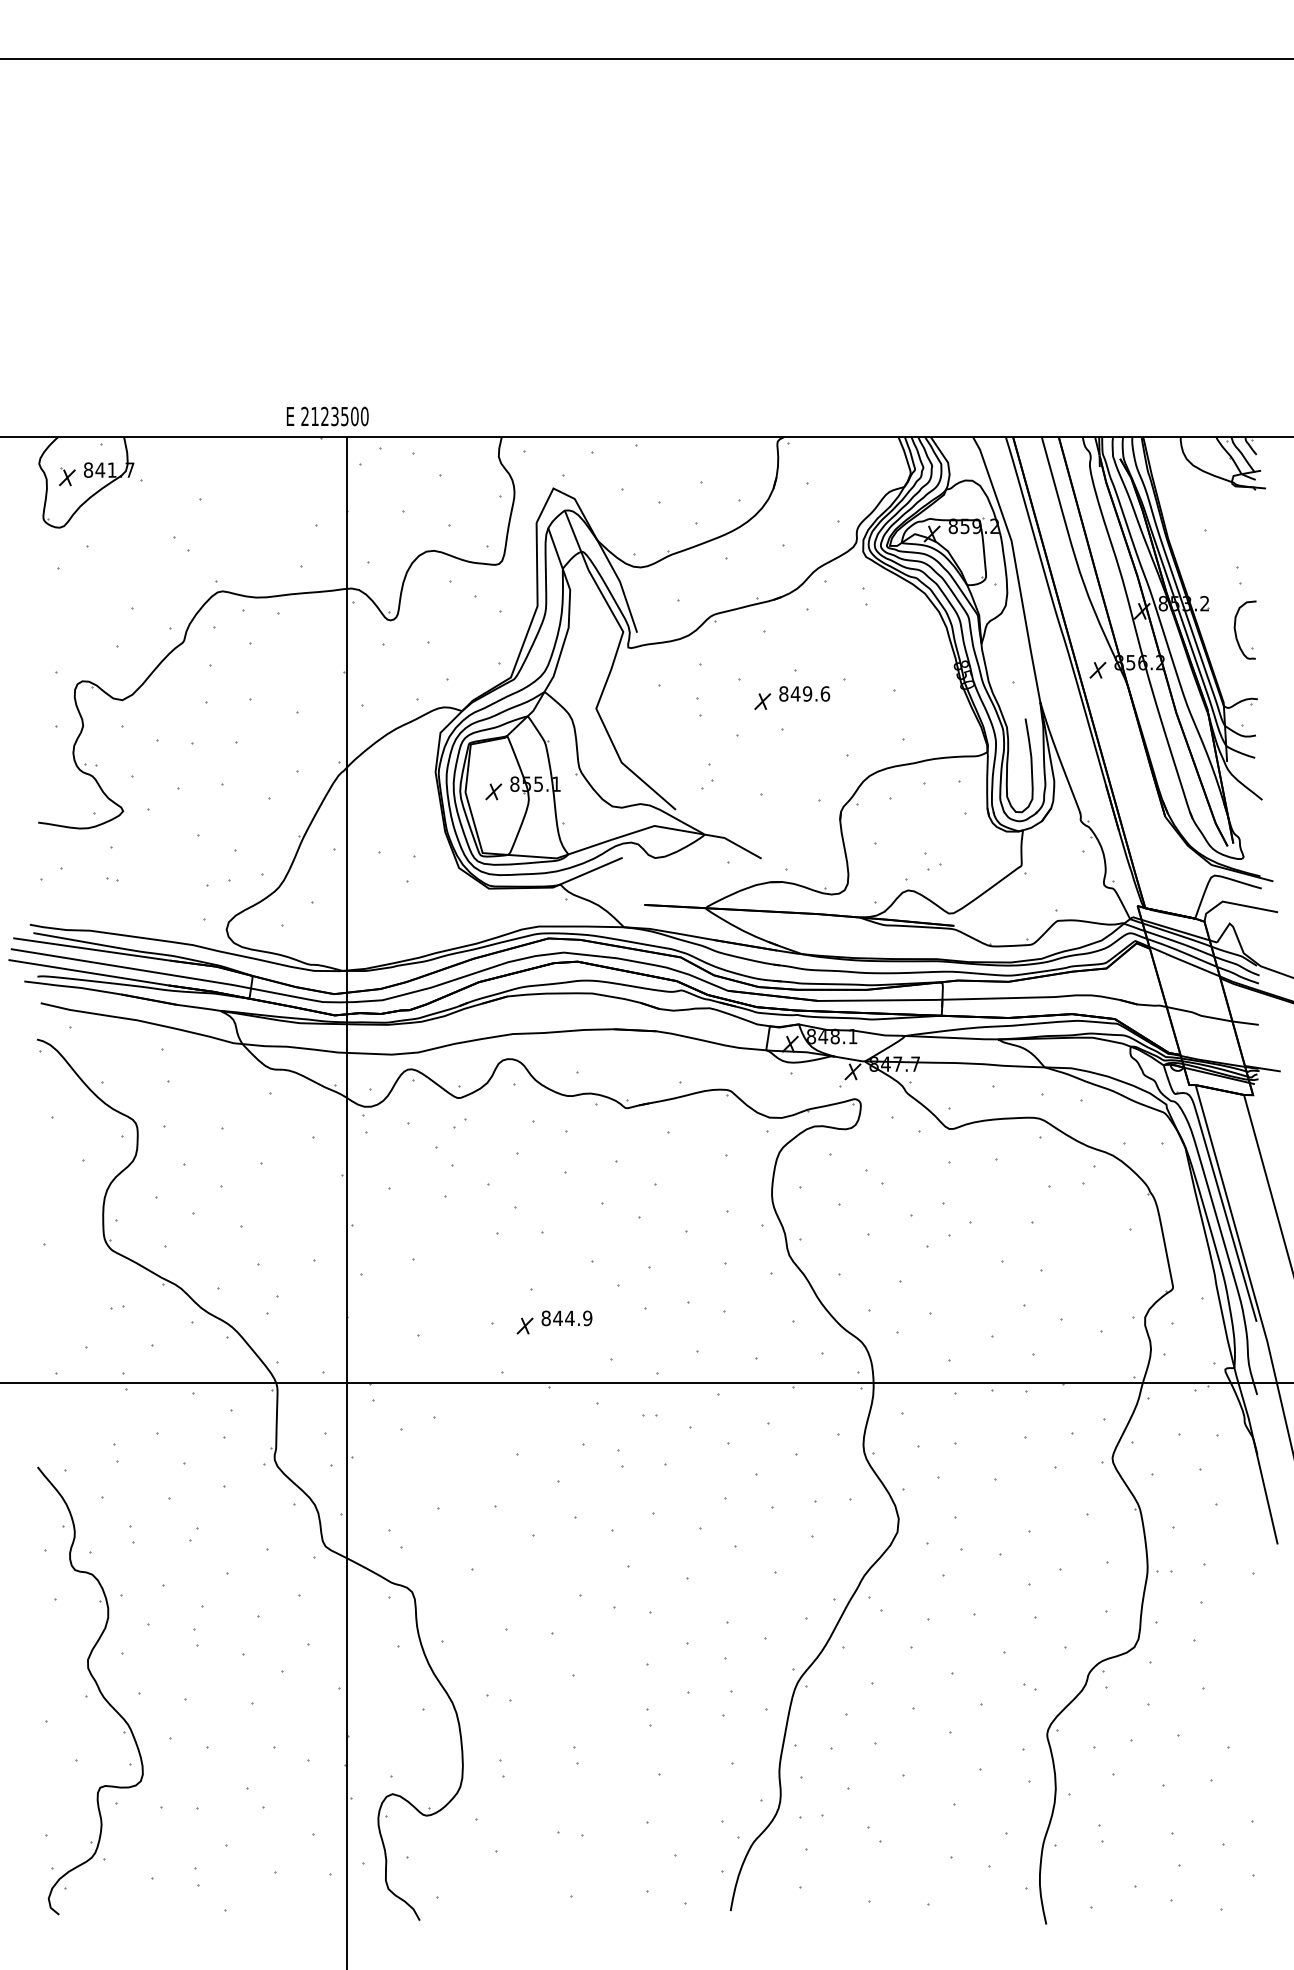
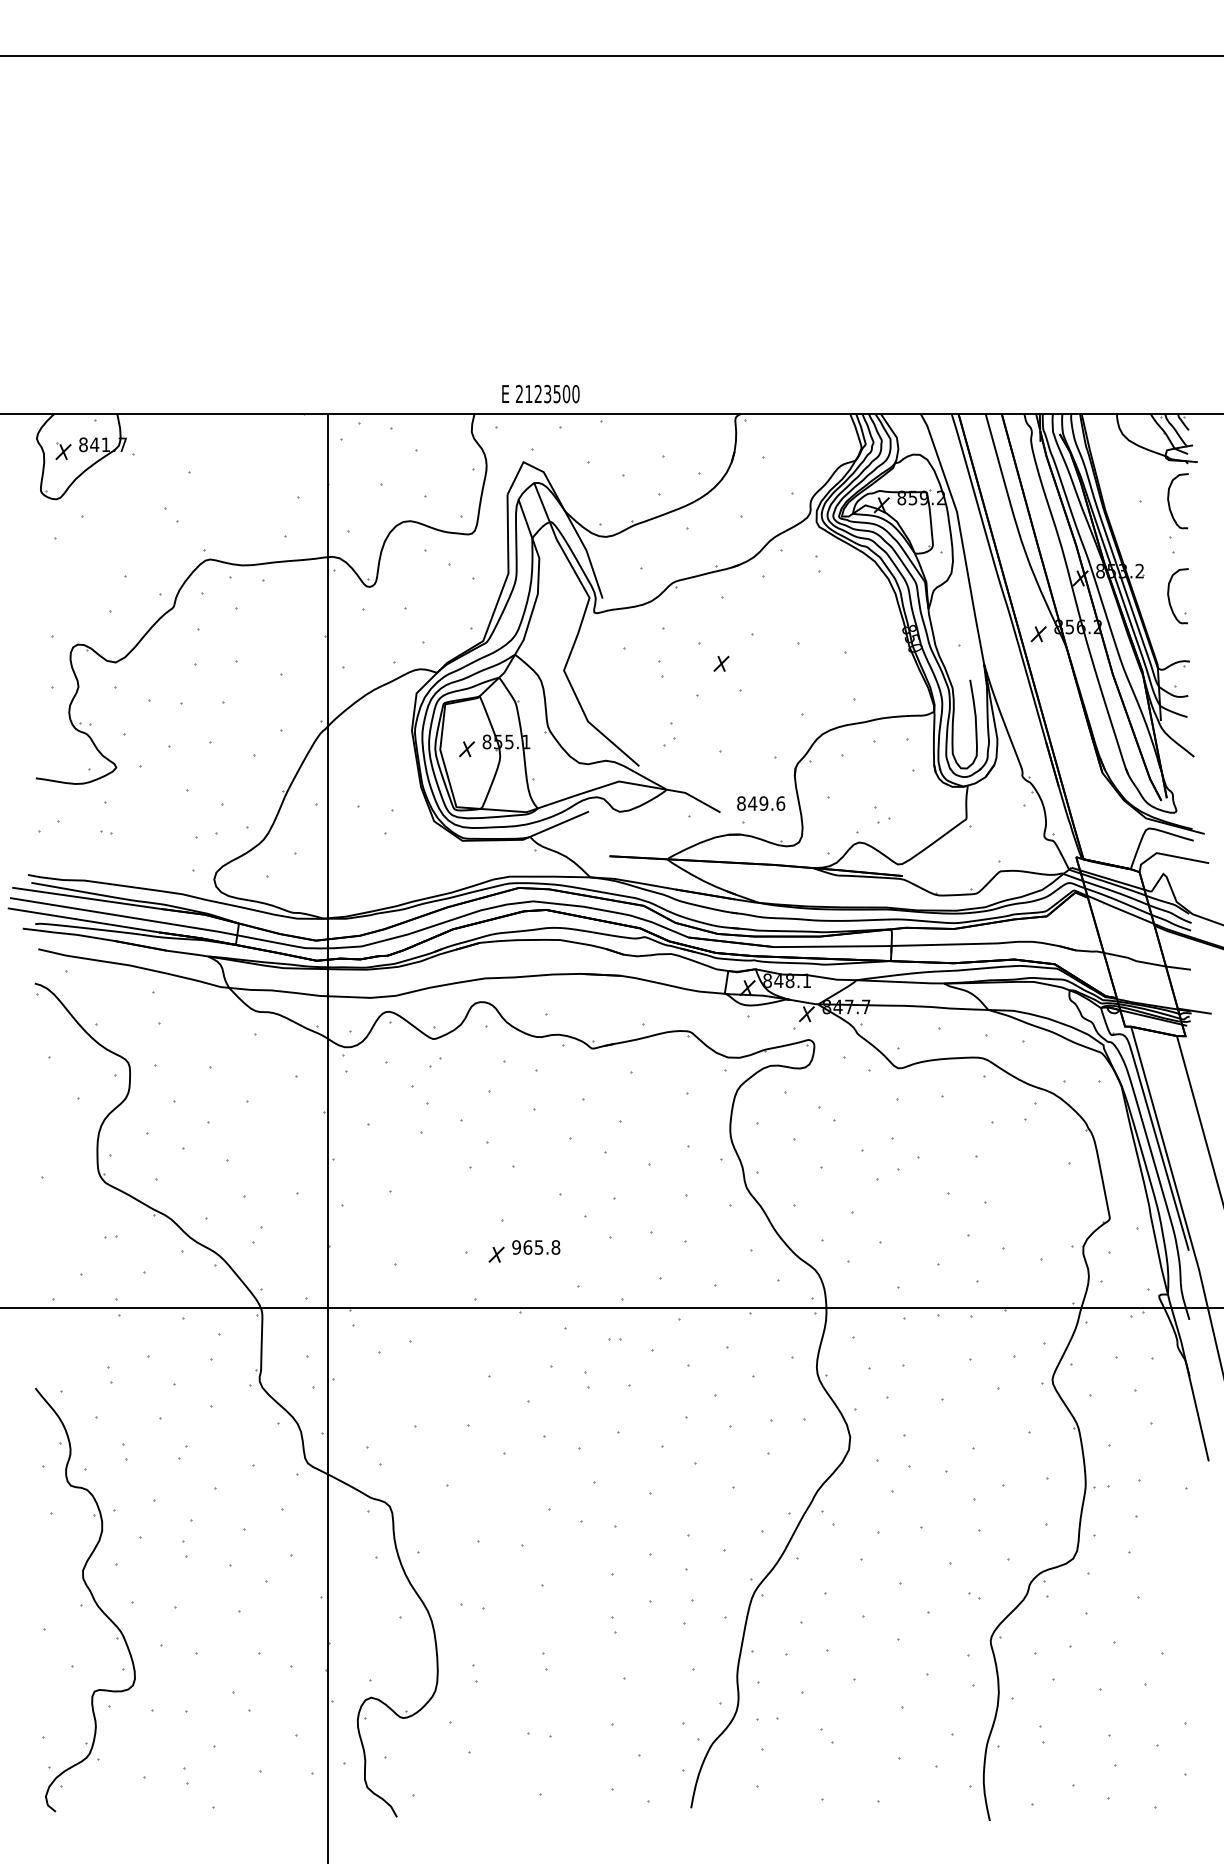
text: (327, 415) -> (540, 393), moved
curve: (1236, 530) -> (1169, 501), added
text: (804, 693) -> (761, 803), moved
text: (567, 1318) -> (536, 1247), 844.9 -> 965.8

